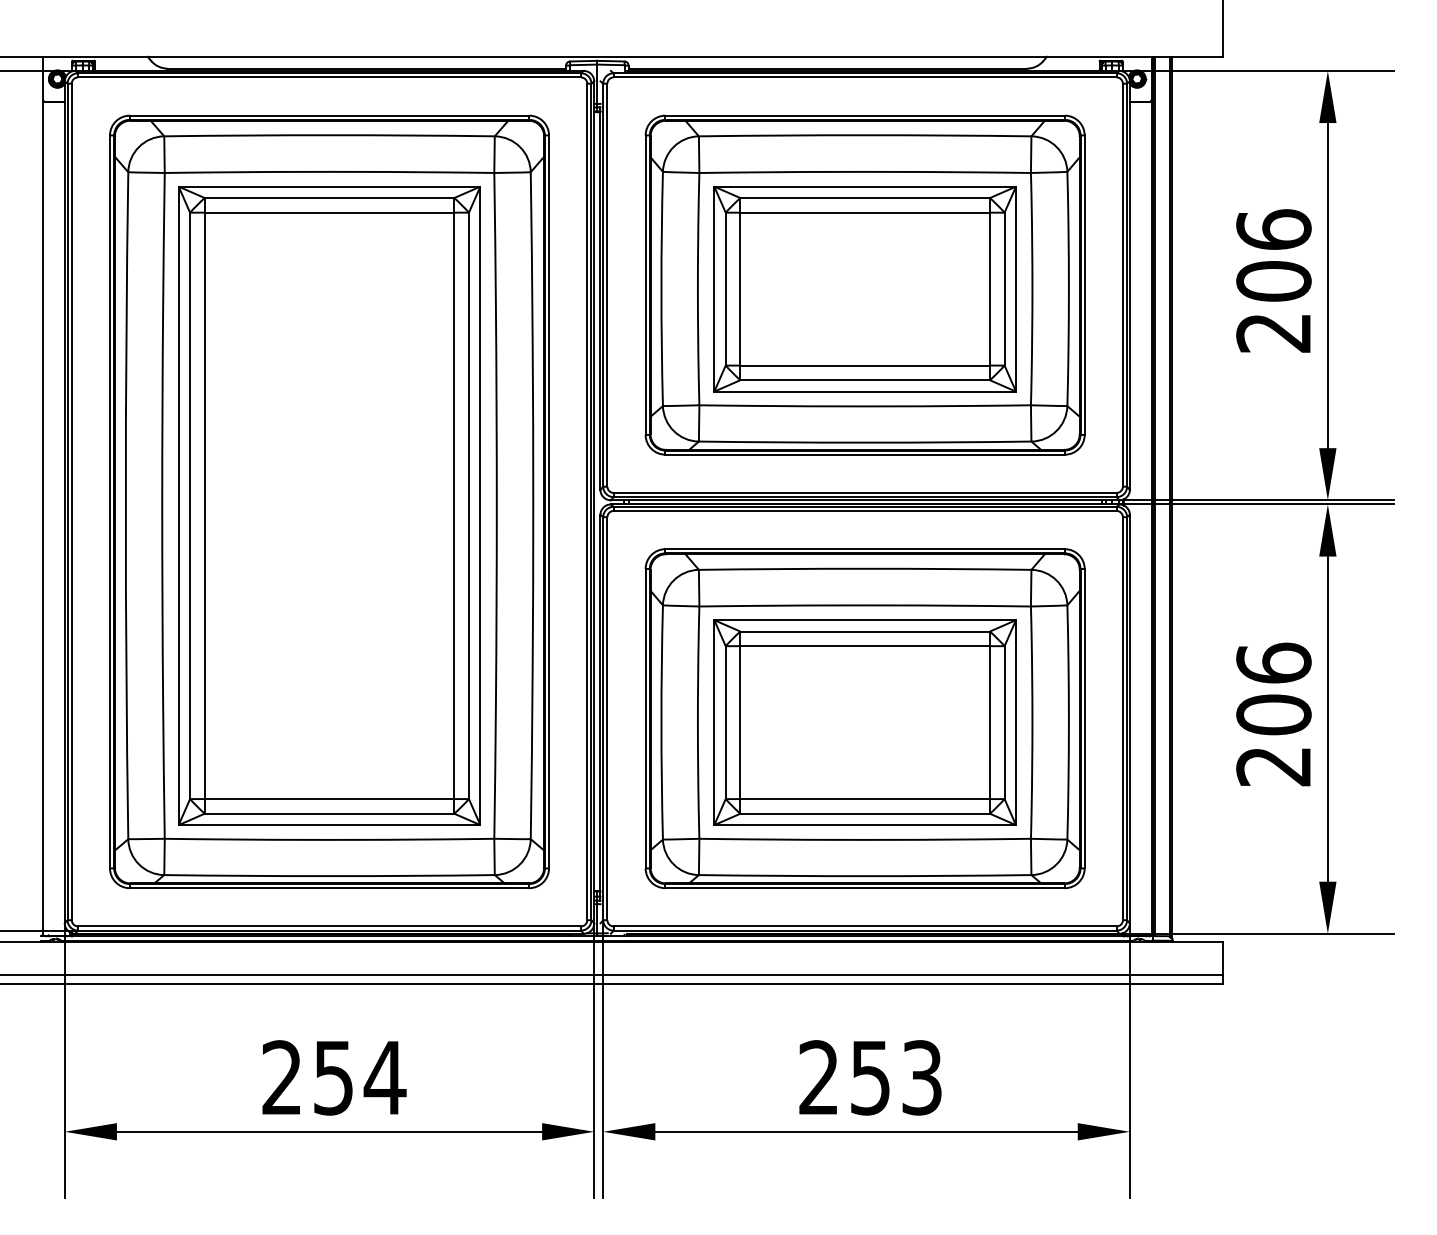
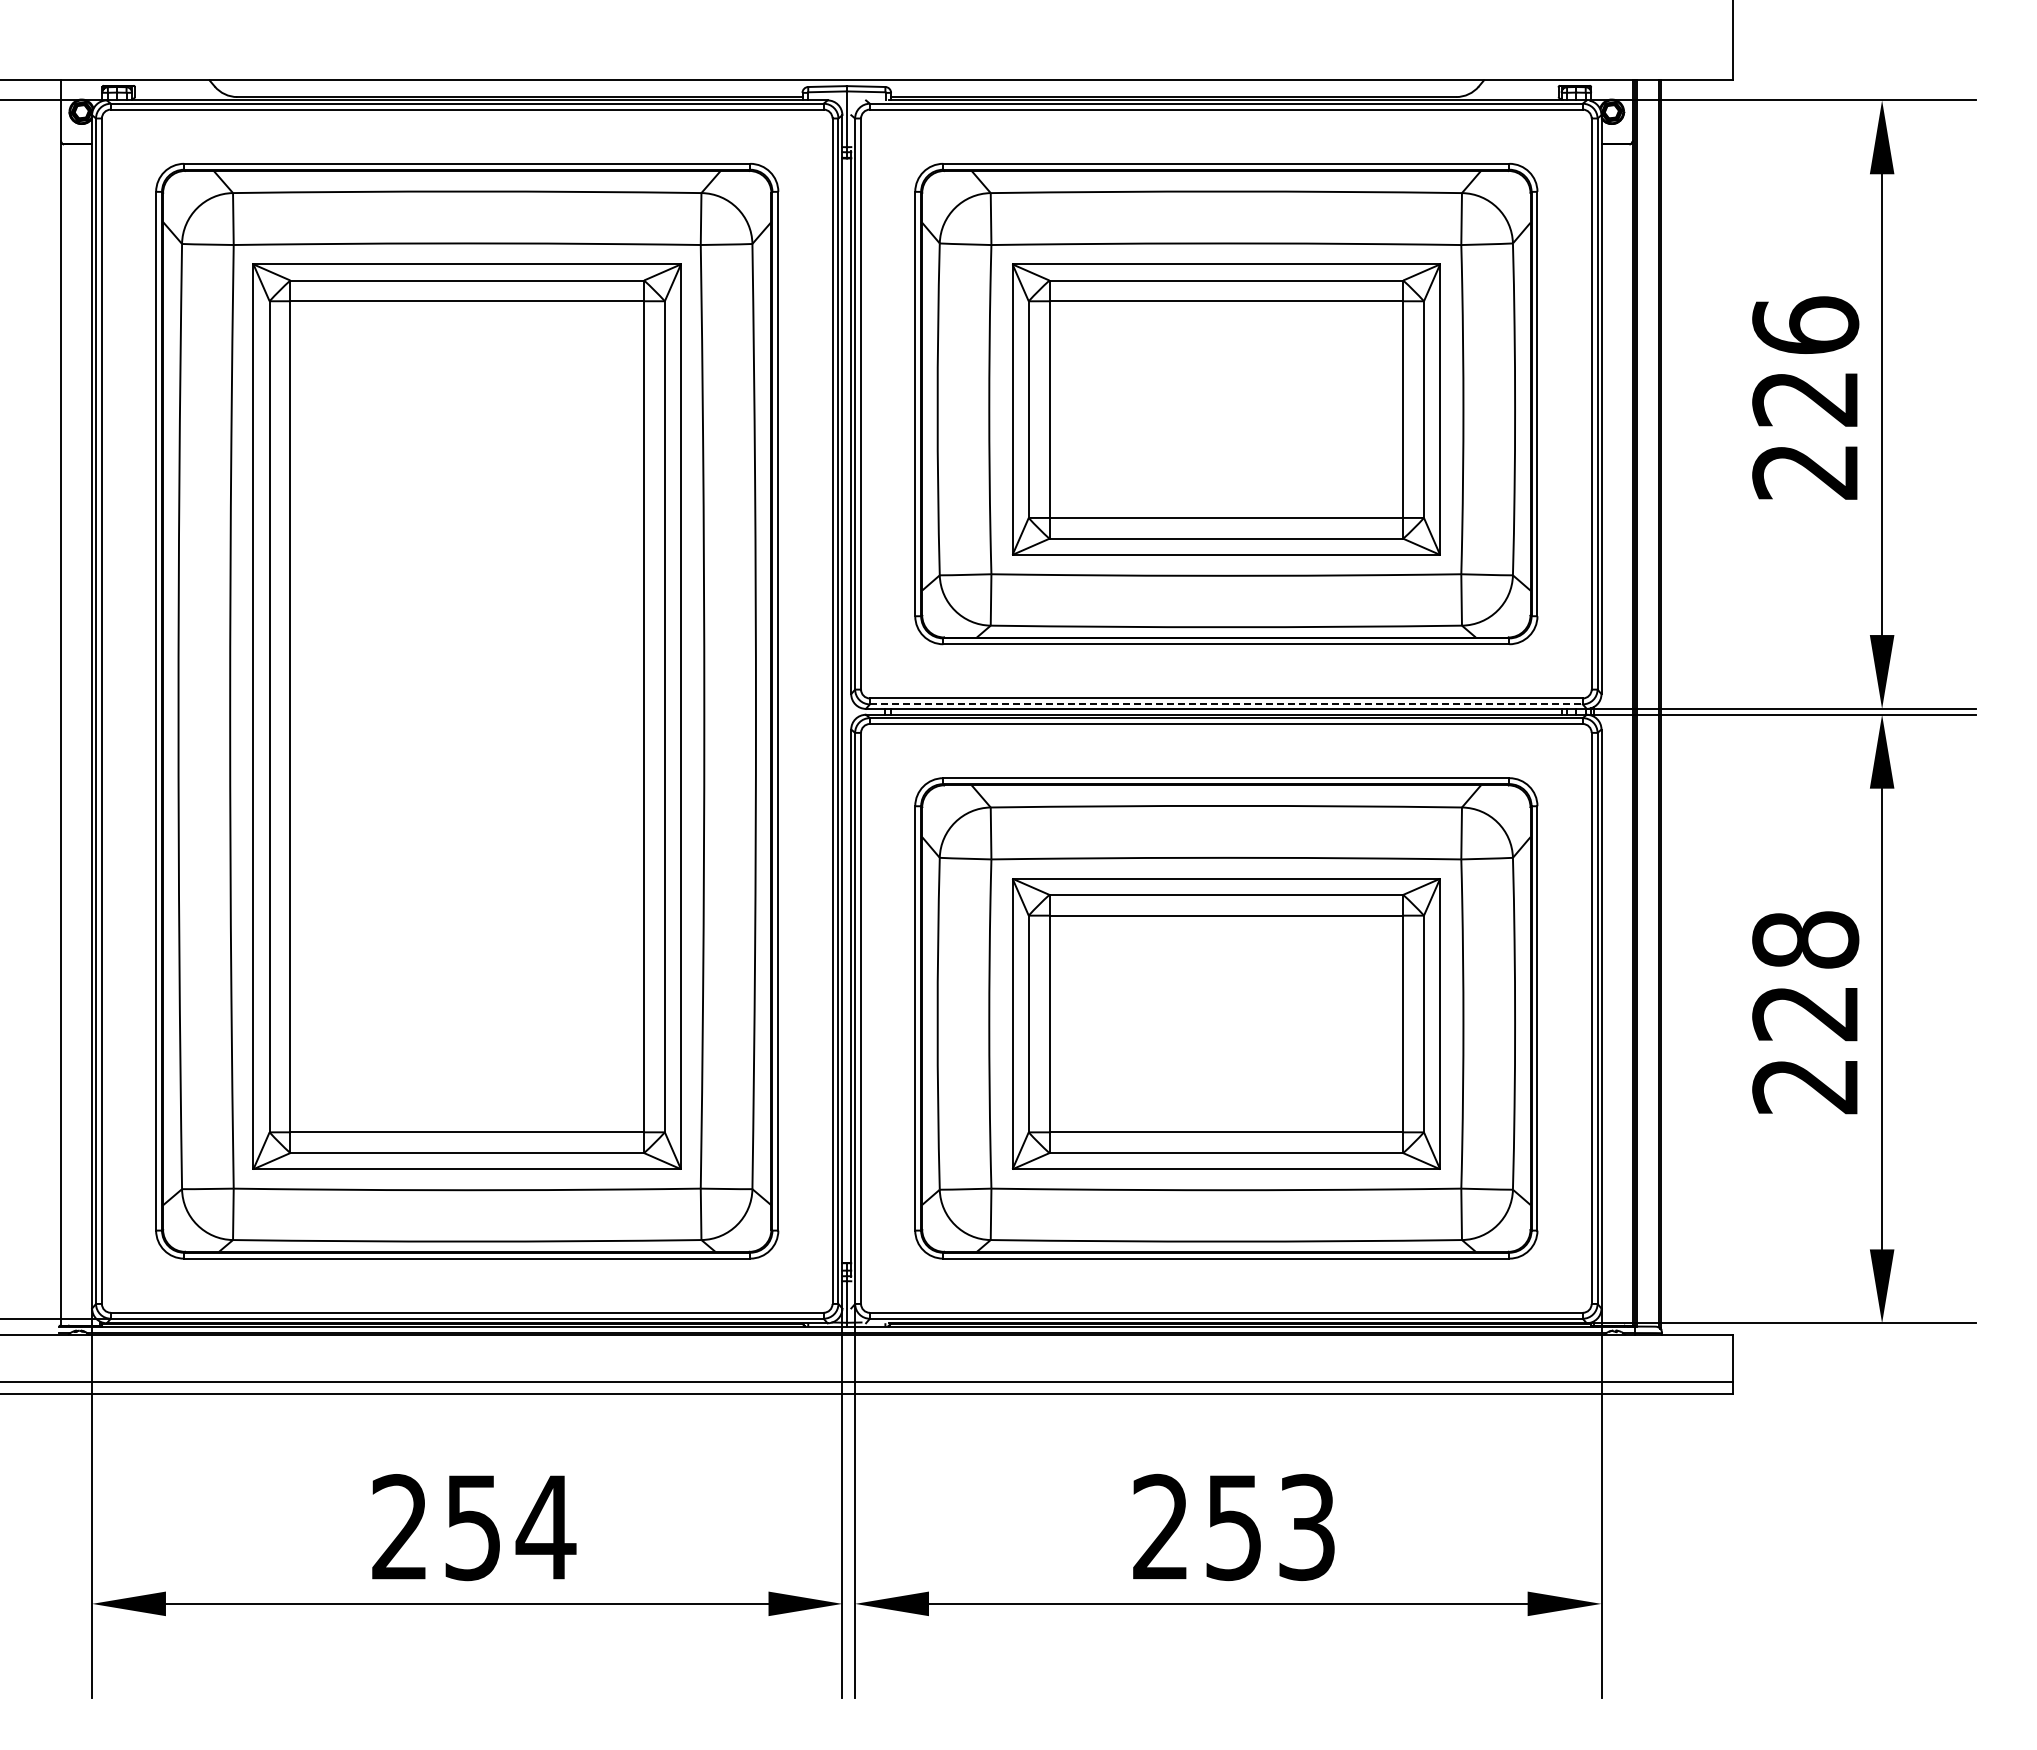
text: (1273, 281) -> (1805, 398), 206 -> 226
line: (865, 497) -> (1226, 704), solid -> dashed
text: (1273, 688) -> (1805, 975), 206 -> 228

